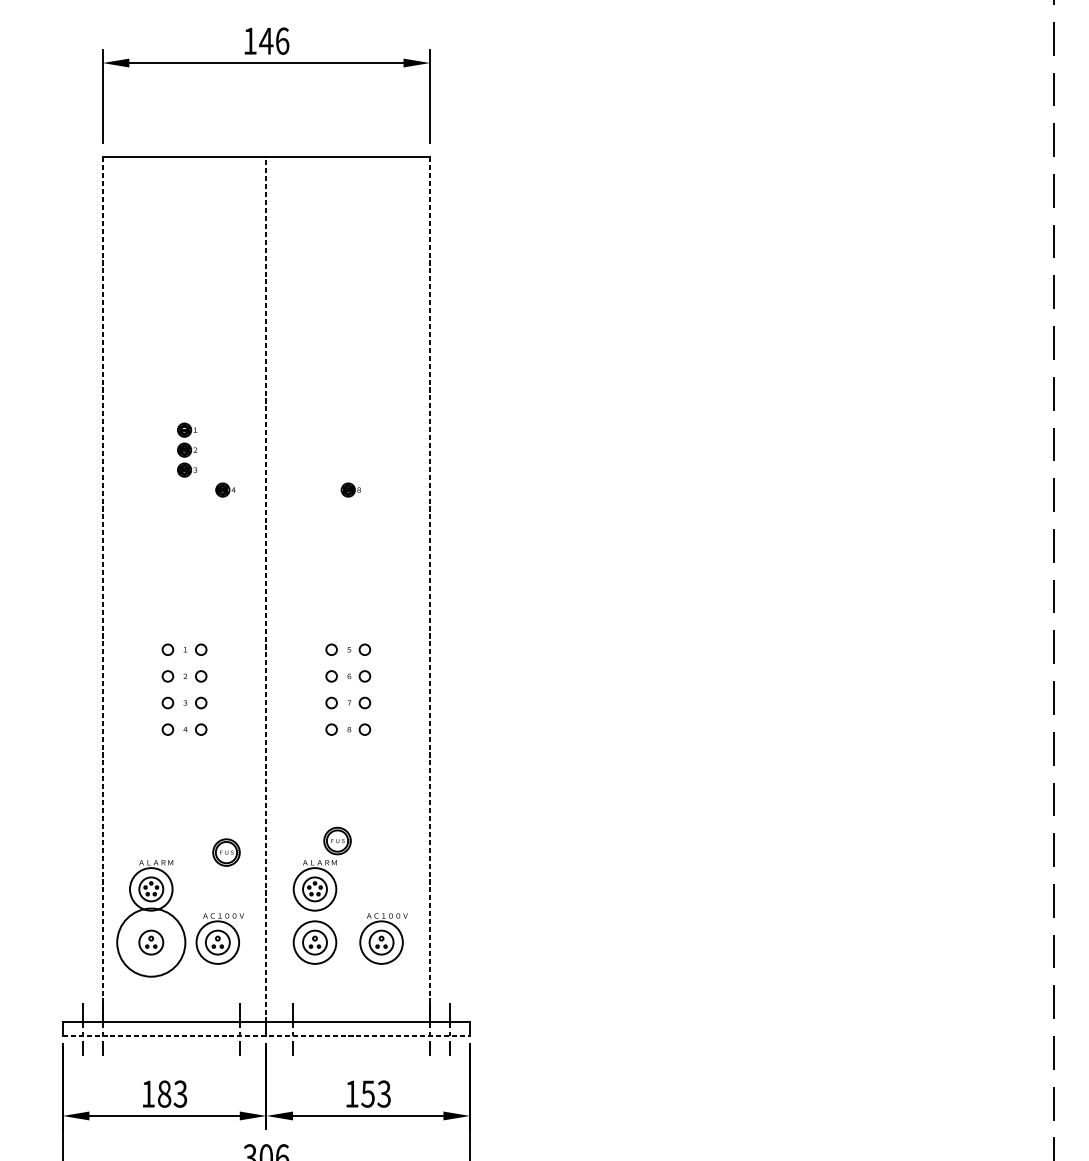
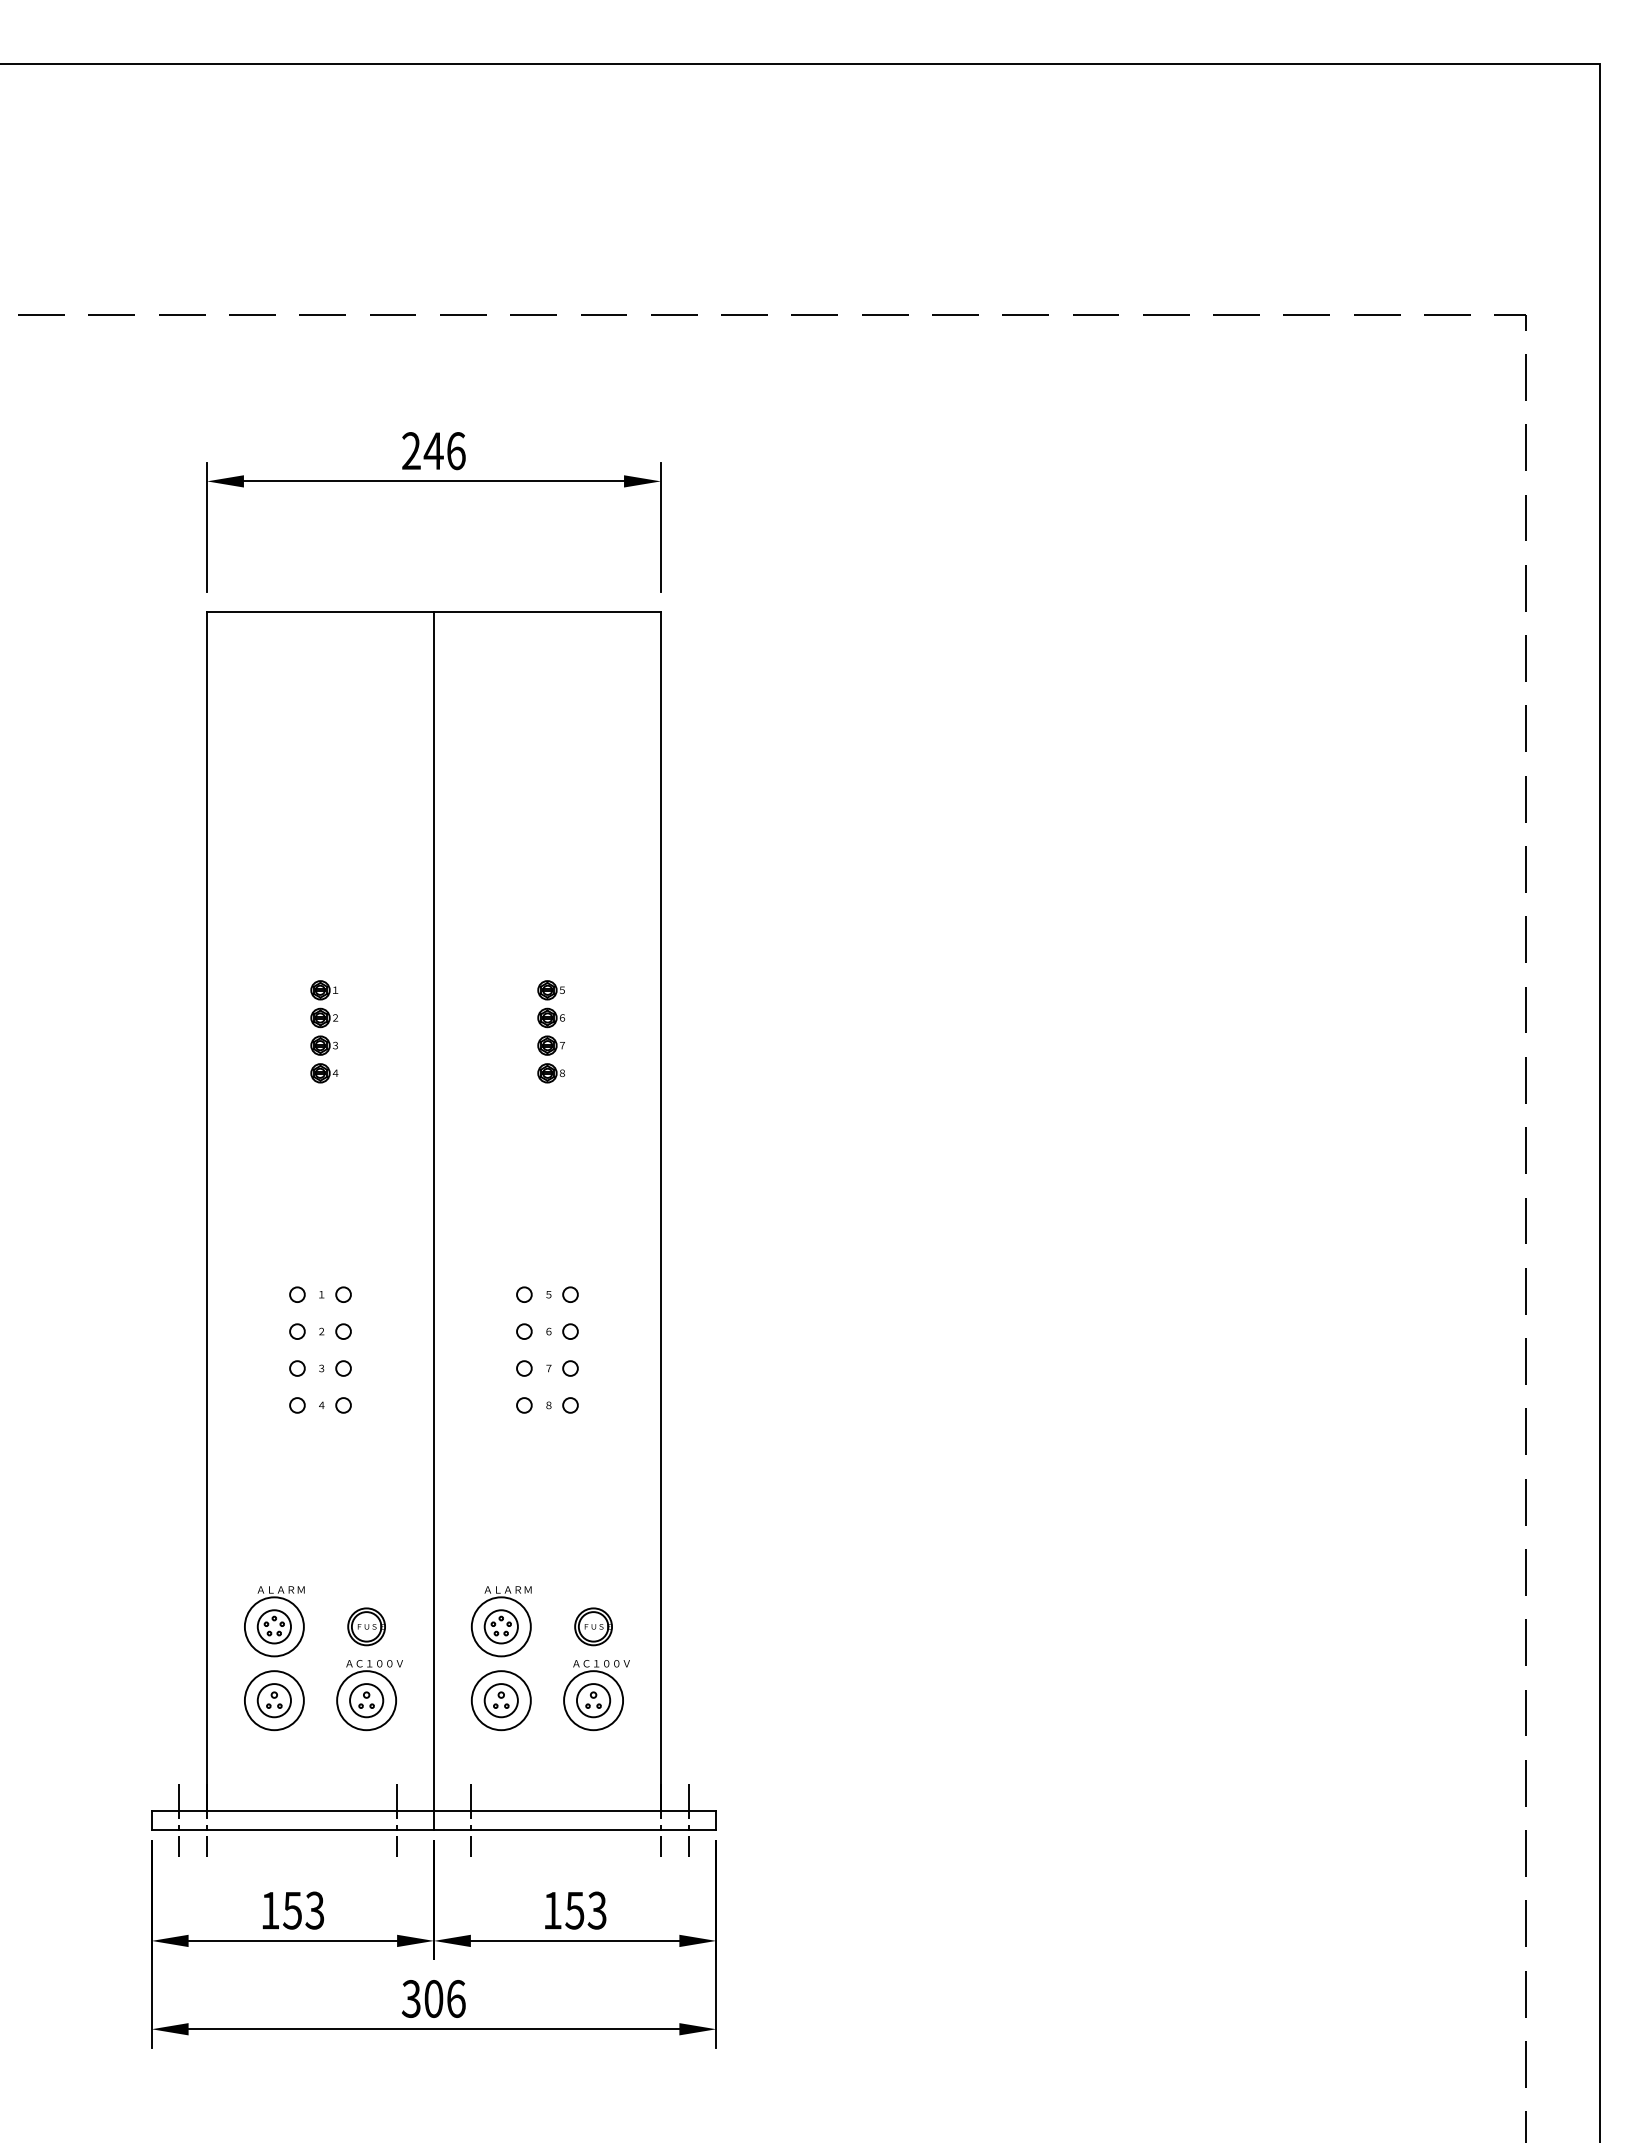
text: (250, 40) -> (411, 450), 146 -> 246
part: (351, 449) -> (551, 1017), added
part: (225, 490) -> (324, 1073), moved
line: (103, 589) -> (207, 1211), dashed -> solid
line: (266, 589) -> (433, 1211), dashed -> solid
line: (429, 589) -> (660, 1211), dashed -> solid
part: (337, 840) -> (593, 1626), moved
part: (226, 852) -> (366, 1626), moved
circle: (150, 942) -> (273, 1700), size x0.62
line: (266, 1035) -> (434, 1829), dashed -> solid
text: (164, 1094) -> (292, 1910), 183 -> 153

